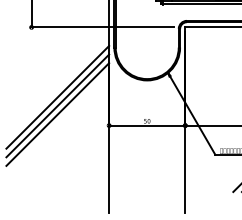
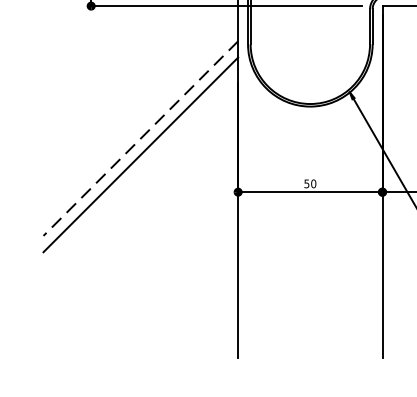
line: (57, 97) -> (140, 138), solid -> dashed
line: (57, 114) -> (140, 171), removed

